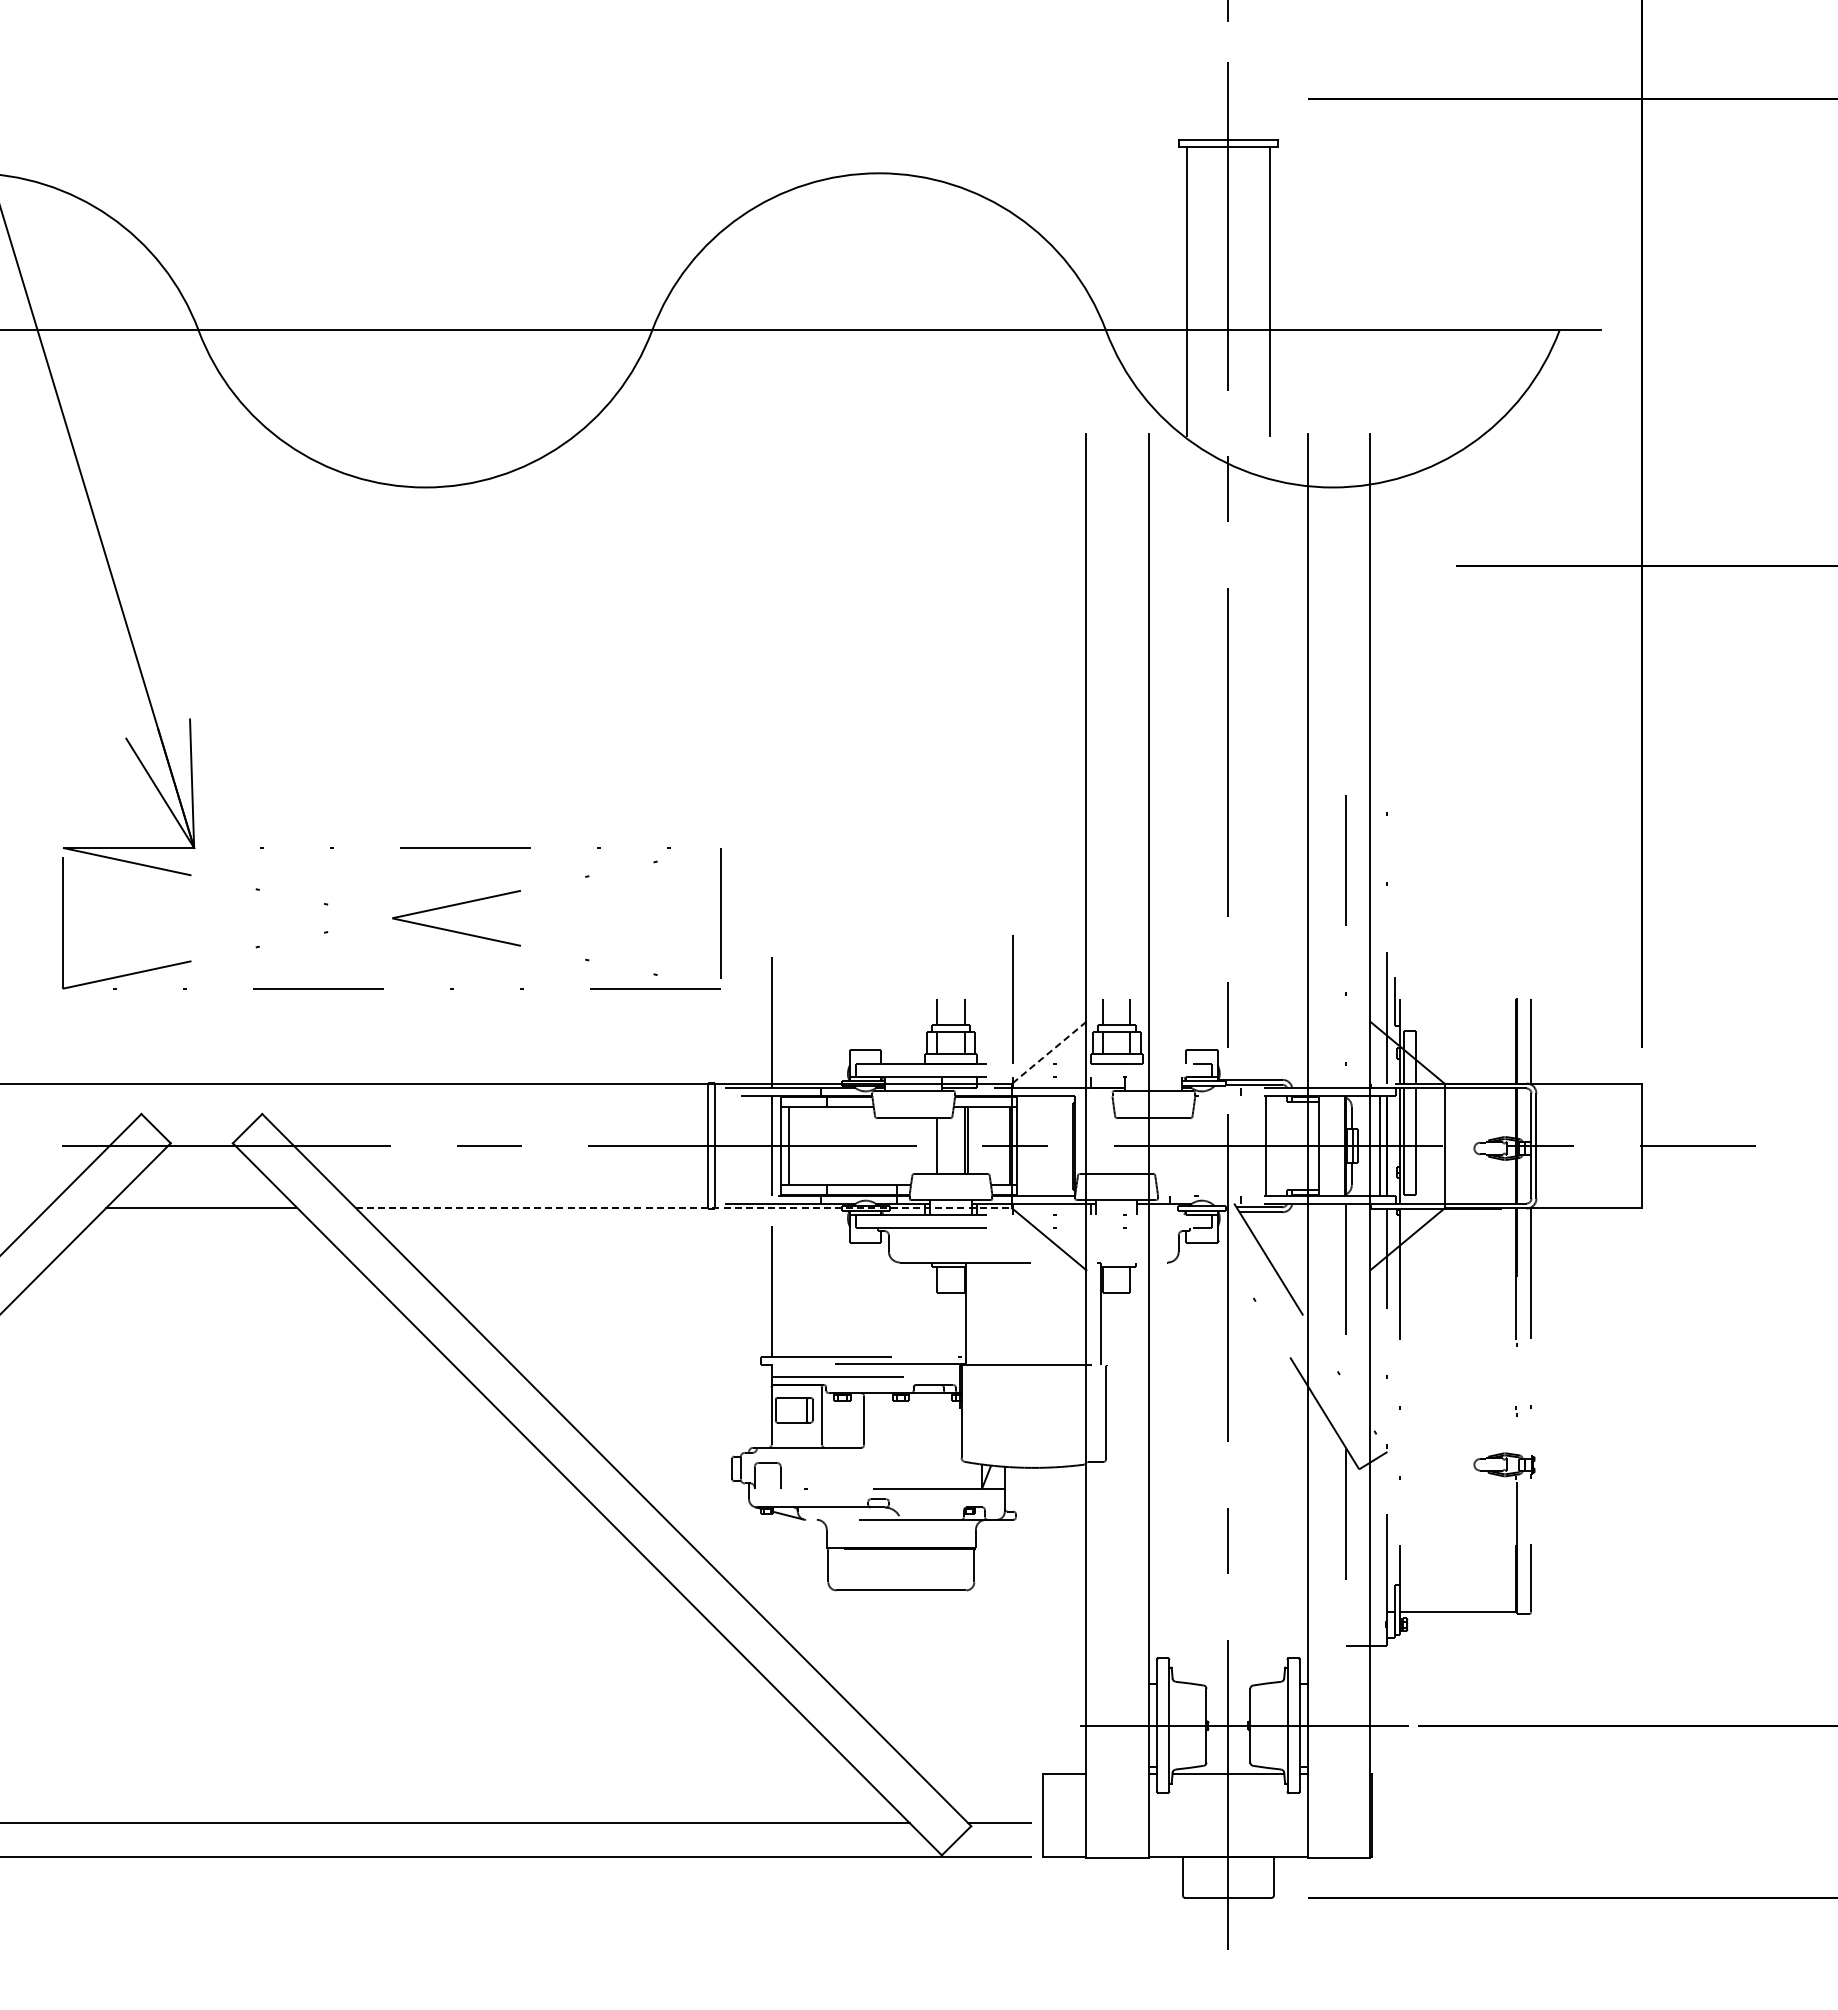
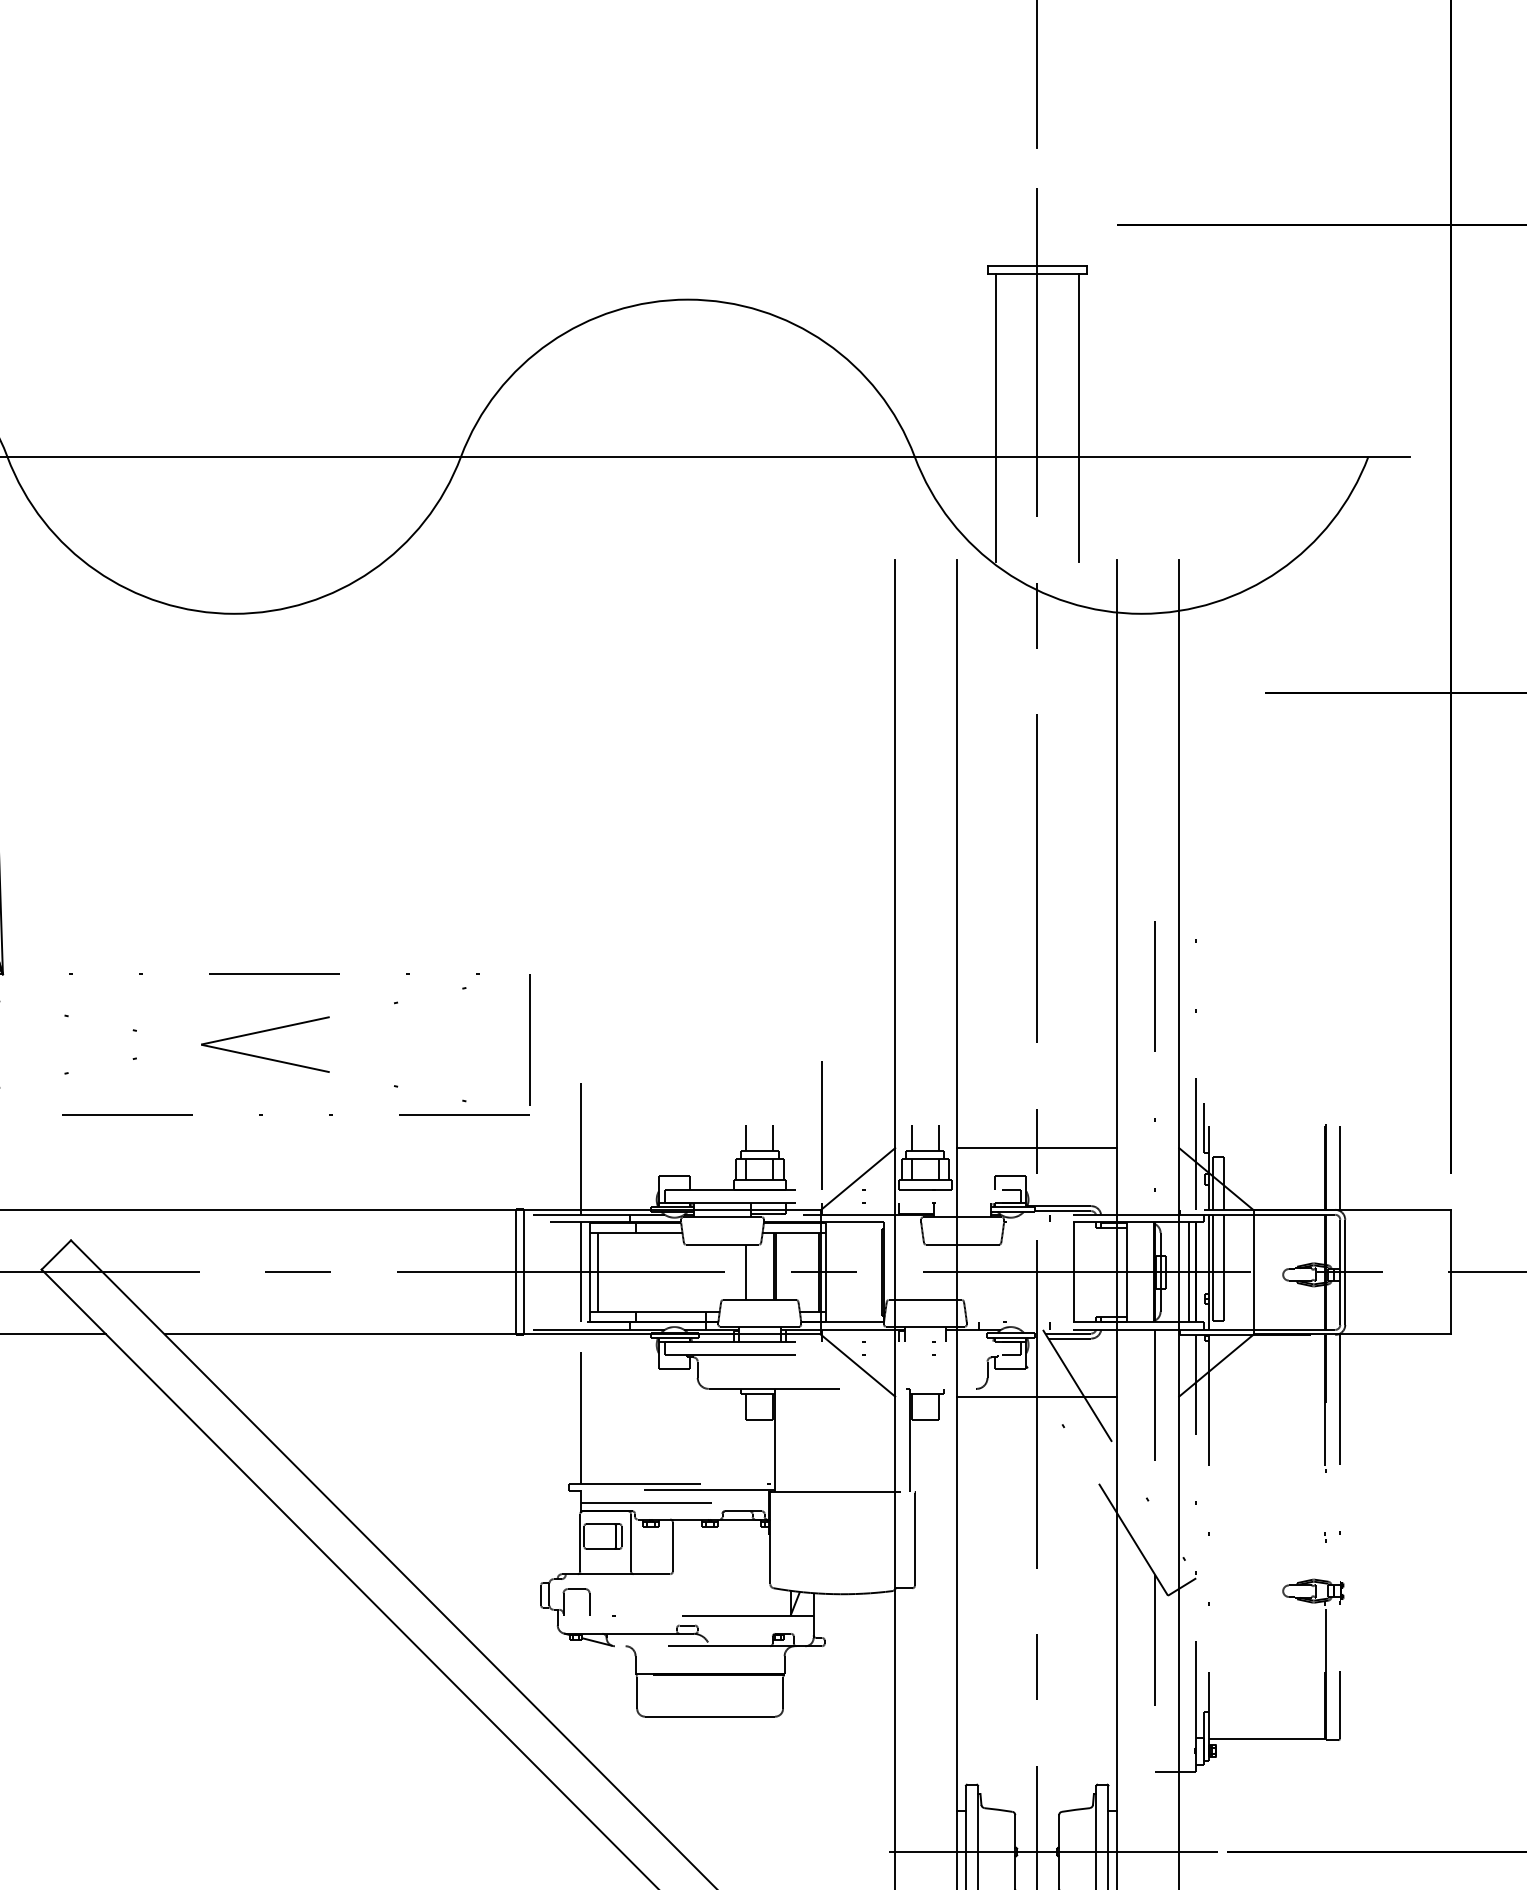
line: (1228, 1021) -> (1037, 1147), added
line: (1049, 1052) -> (858, 1178), dashed -> solid
line: (683, 1208) -> (492, 1334), dashed -> solid
line: (1228, 1270) -> (1037, 1396), added

